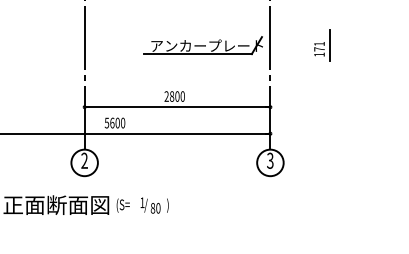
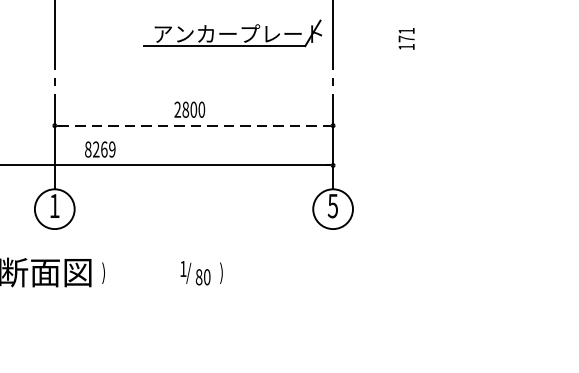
line: (330, 45) -> (423, 33), removed
line: (178, 107) -> (195, 126), solid -> dashed
text: (114, 122) -> (99, 148), 5600 -> 8269
text: (270, 159) -> (333, 204), 3 -> 5
text: (84, 160) -> (54, 205), 2 -> 1
text: (122, 205) -> (111, 273), (S= -> )
text: (154, 205) -> (201, 273), moved

